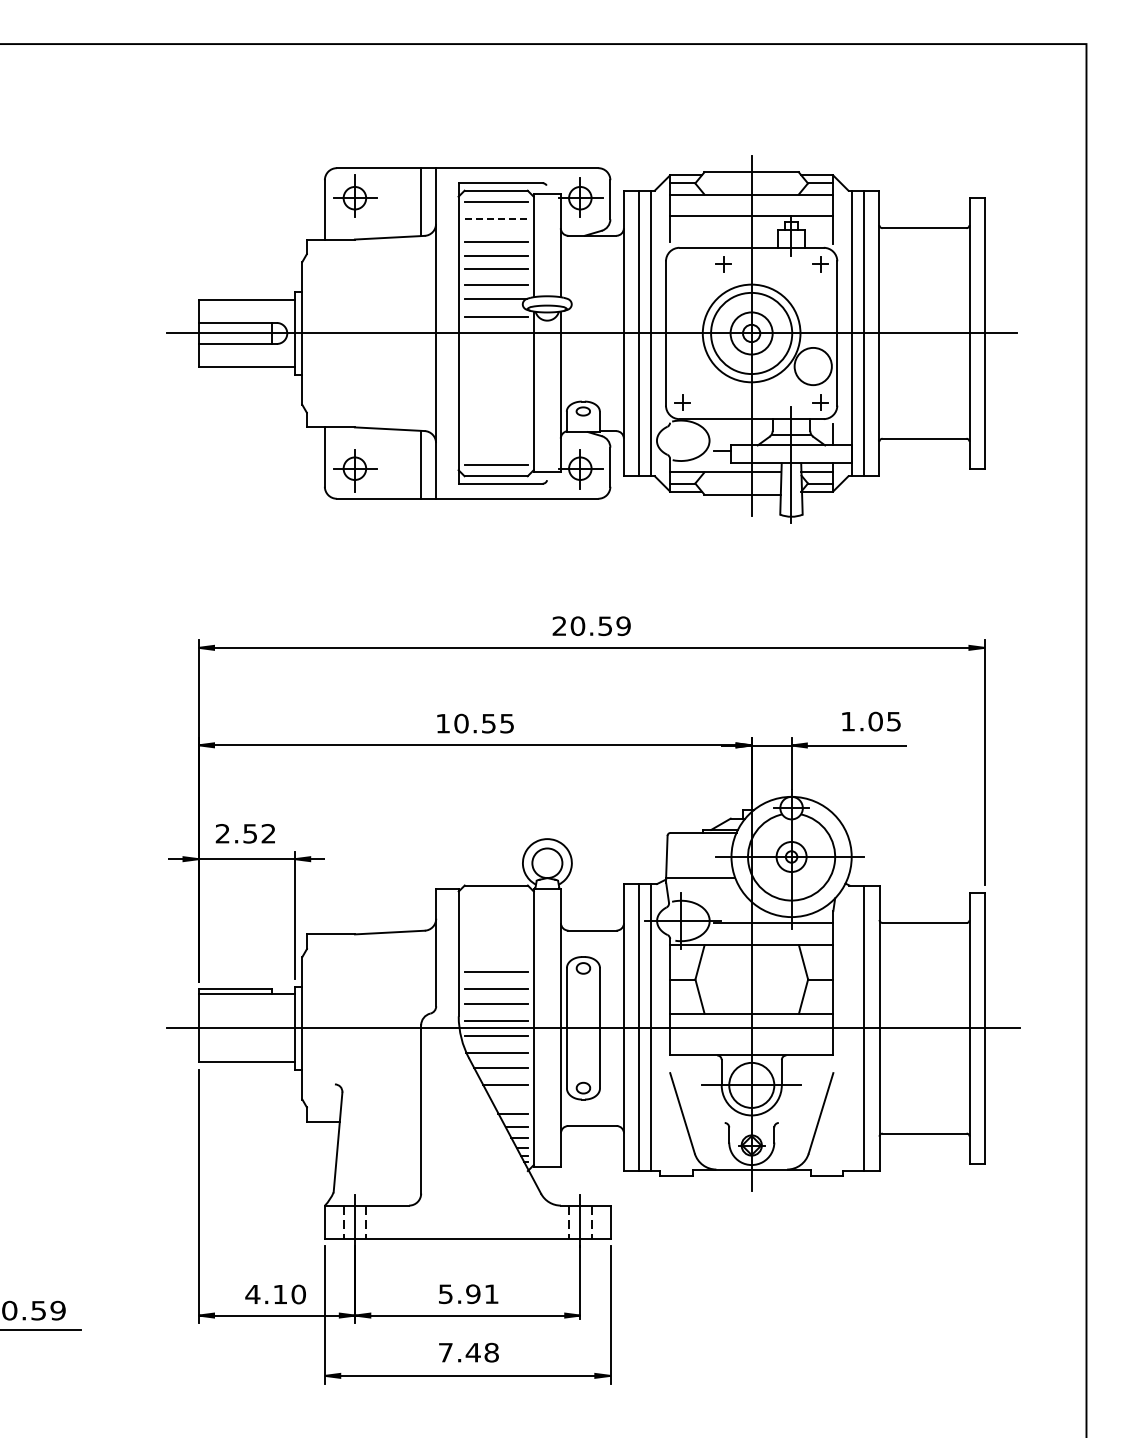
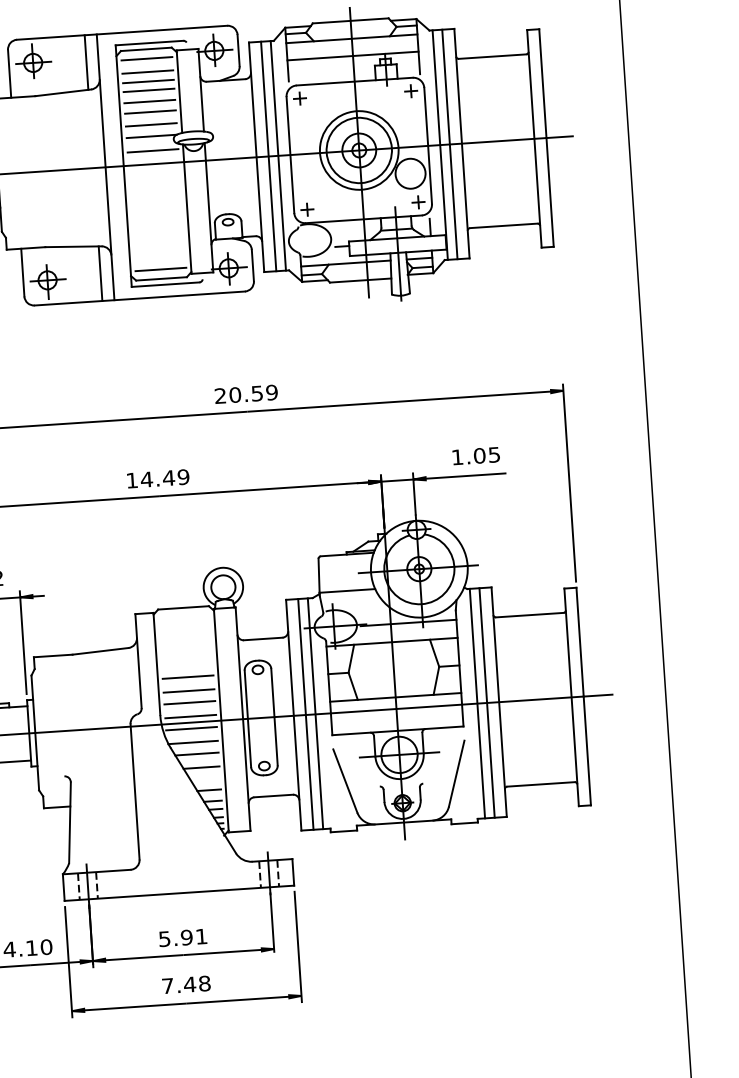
line: (496, 218) -> (148, 71), dashed -> solid
line: (495, 230) -> (147, 81), added
part: (723, 264) -> (300, 98), moved
text: (483, 723) -> (164, 478), 10.55 -> 14.49
line: (852, 1028) -> (477, 703), added

